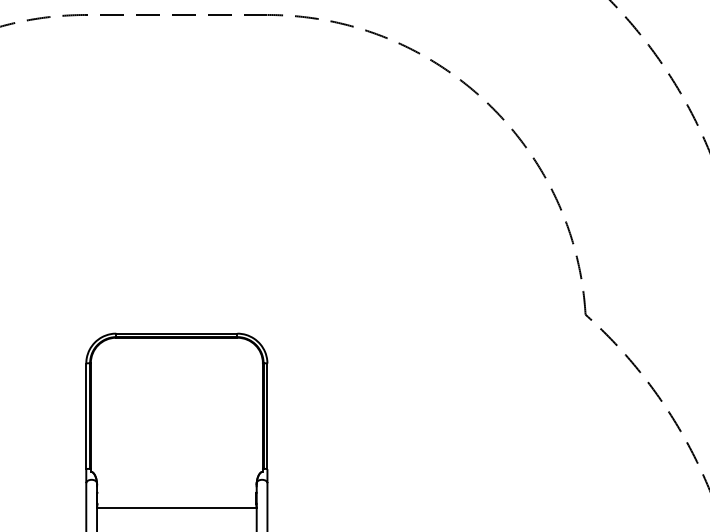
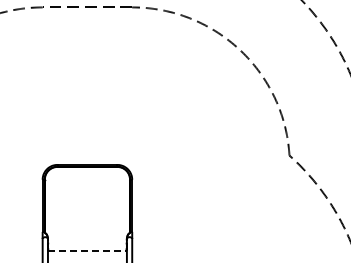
line: (176, 508) -> (87, 251), solid -> dashed

